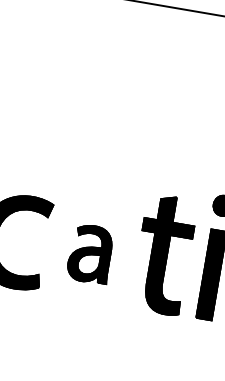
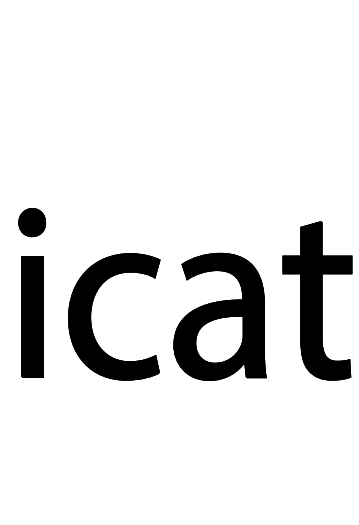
part: (90, 253) -> (219, 316), size x1.67

